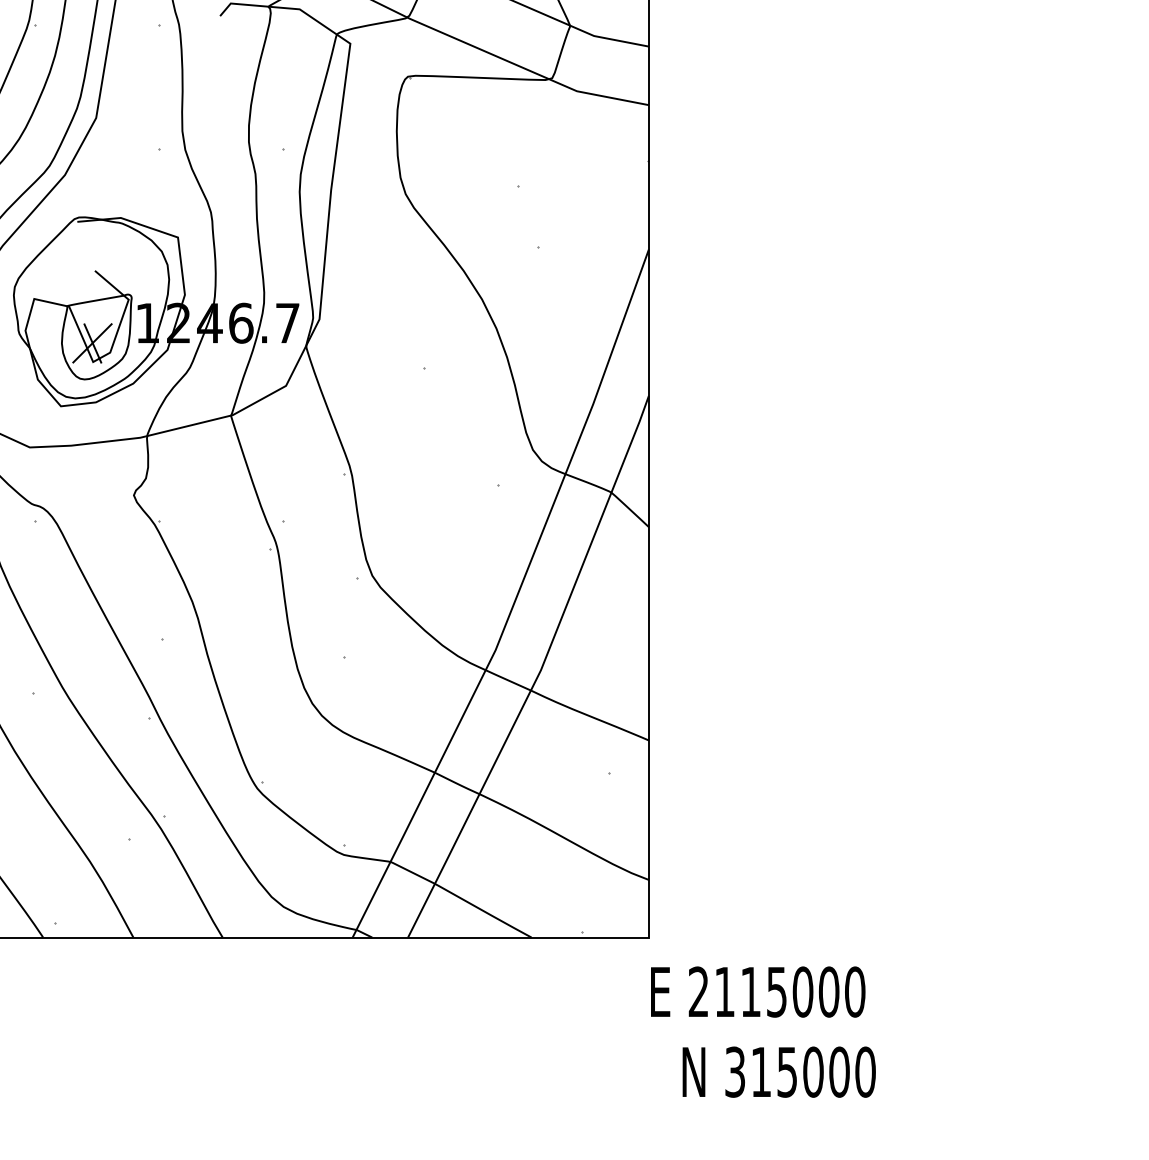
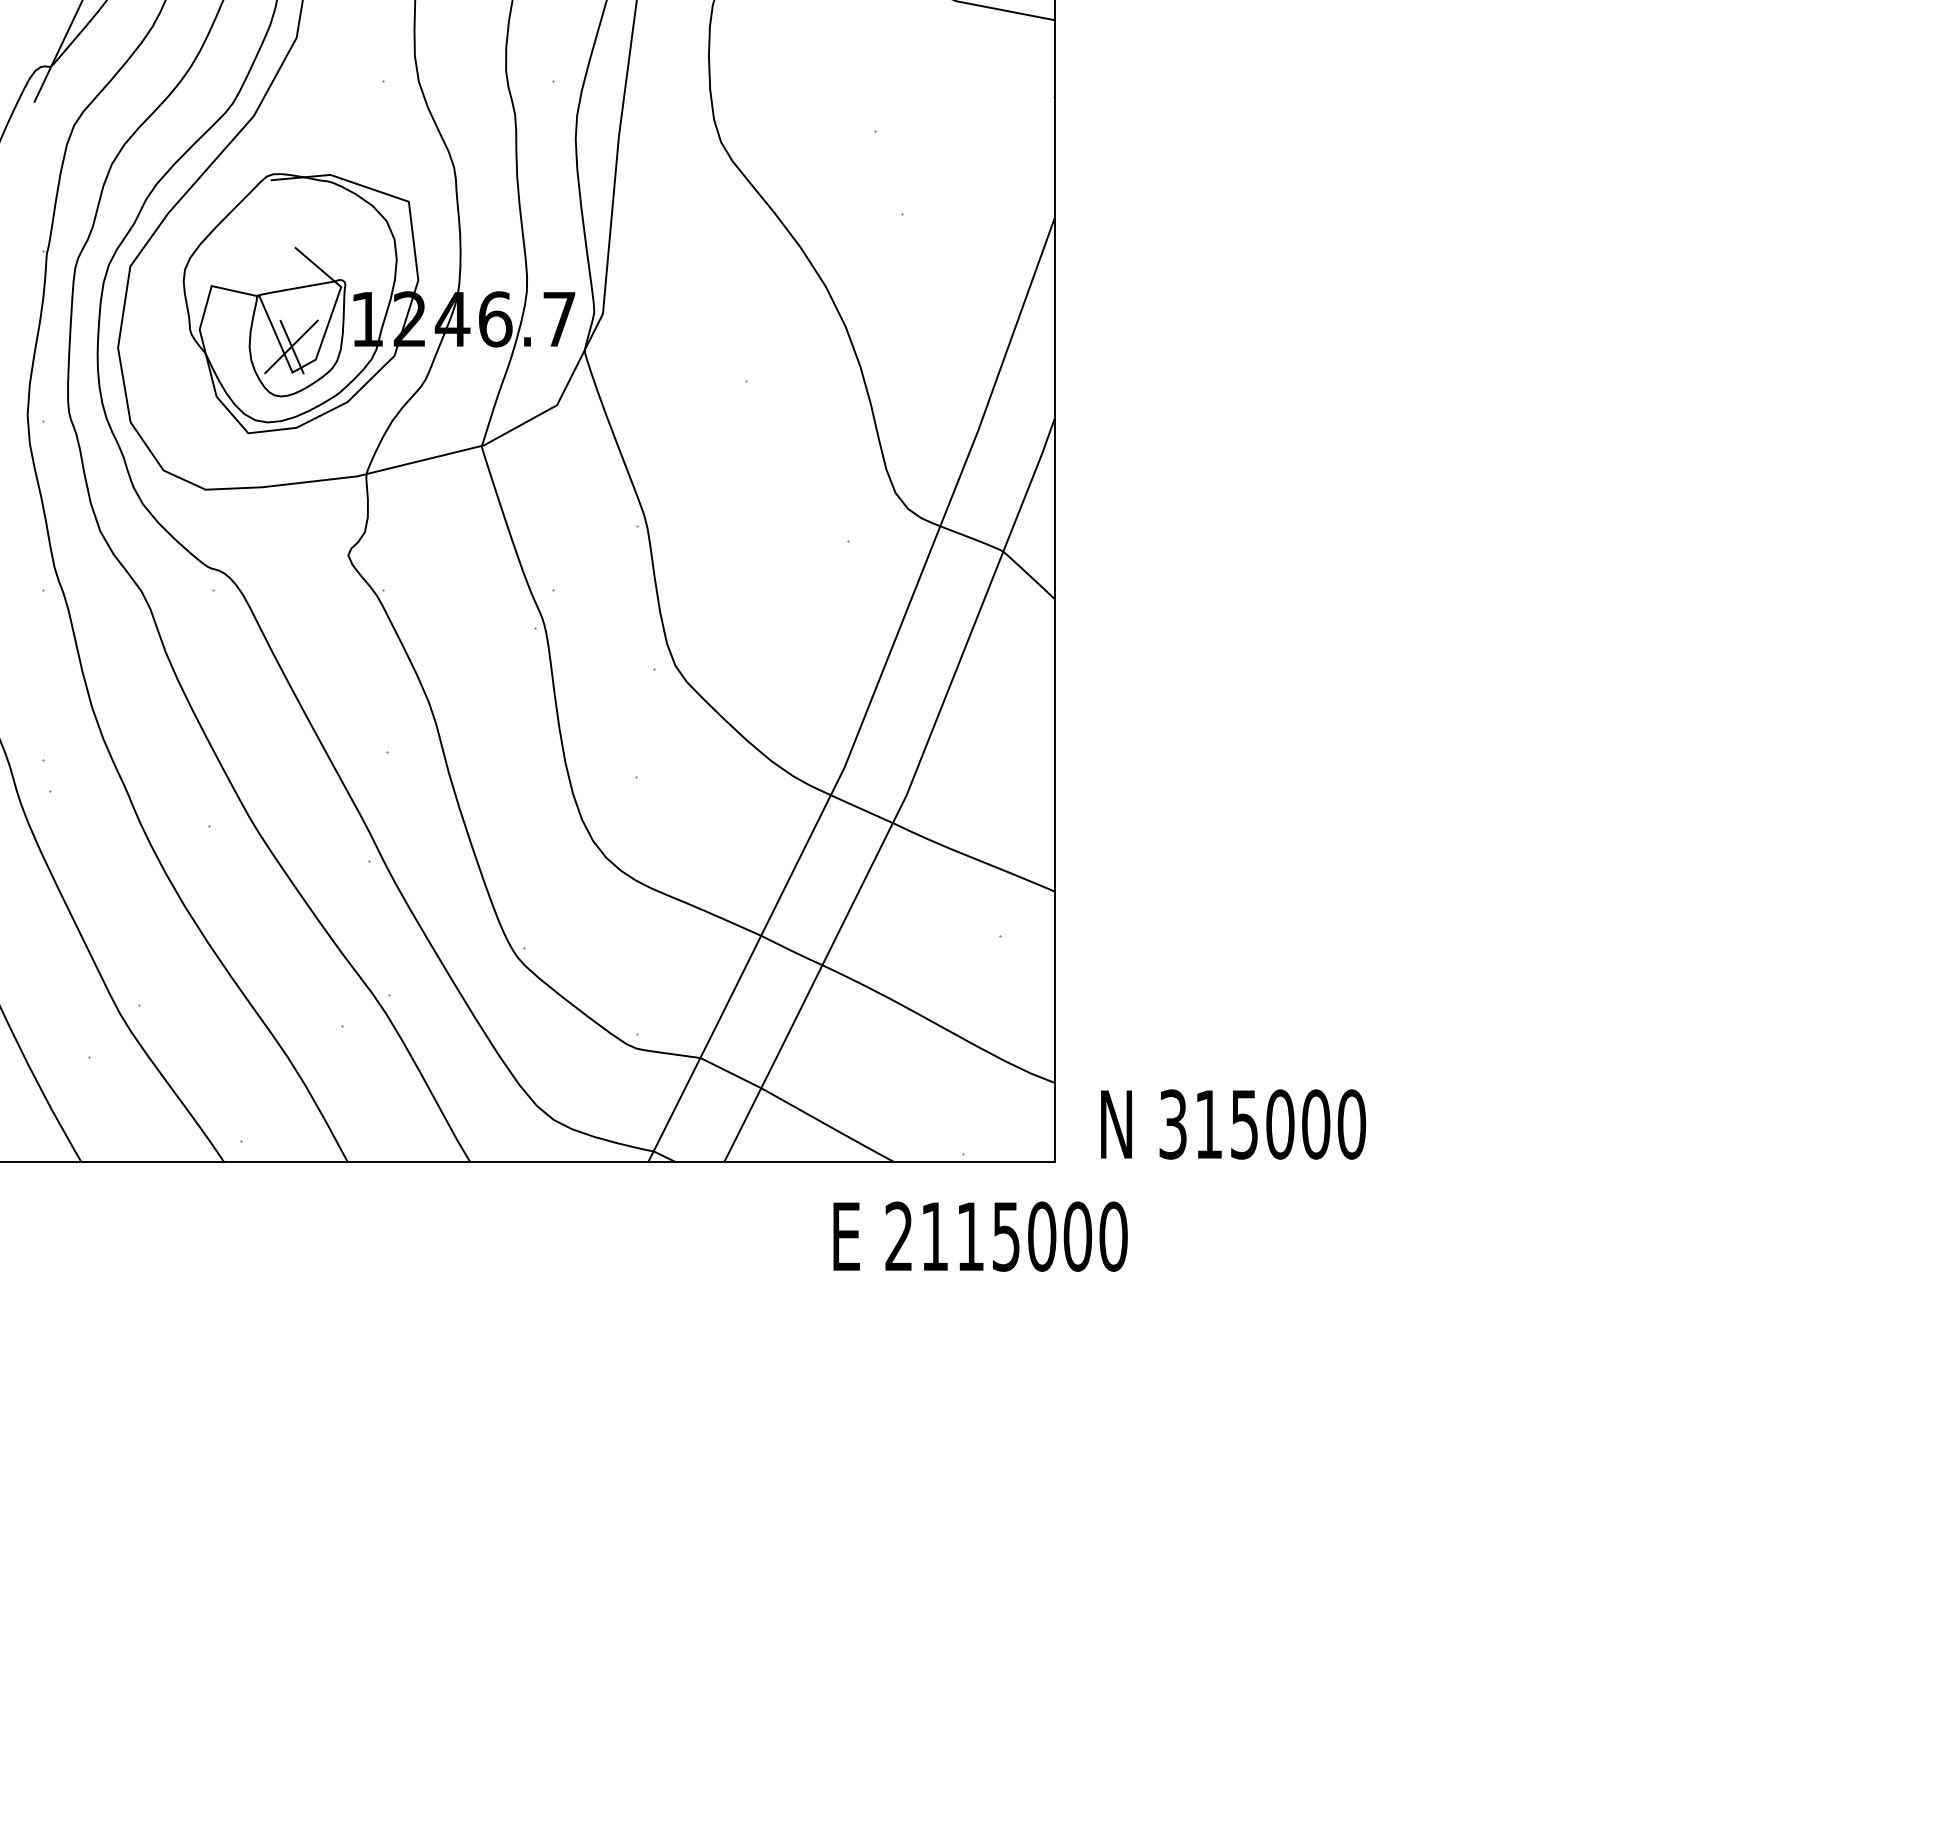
text: (758, 991) -> (980, 1236), moved
text: (779, 1072) -> (1233, 1124), moved

